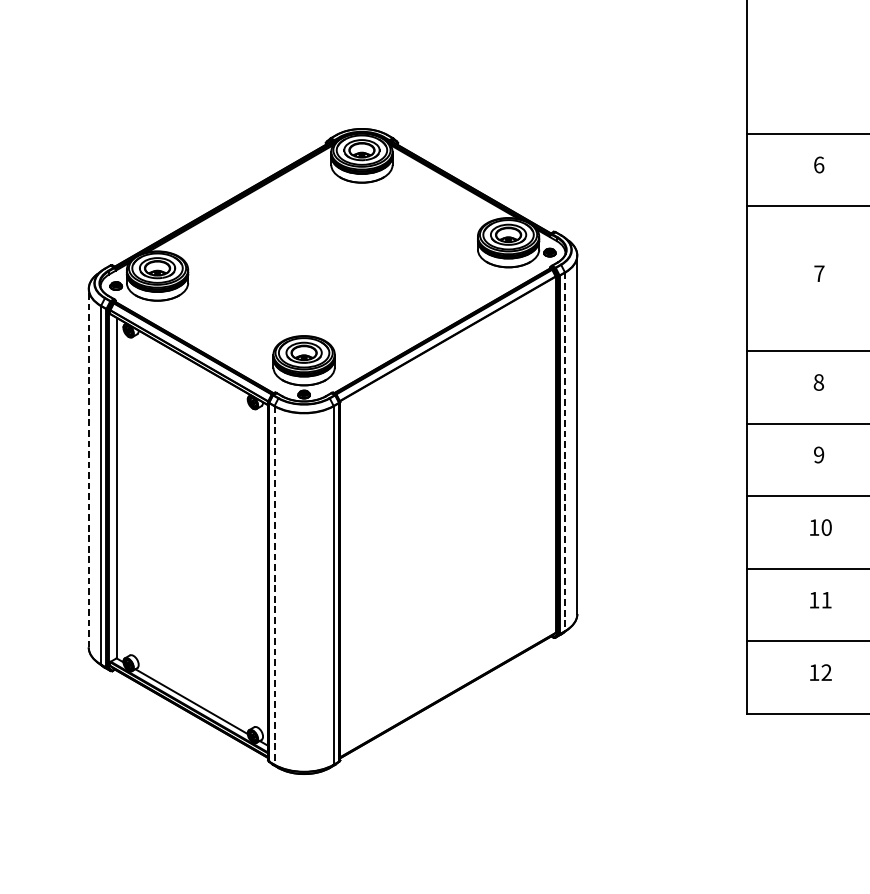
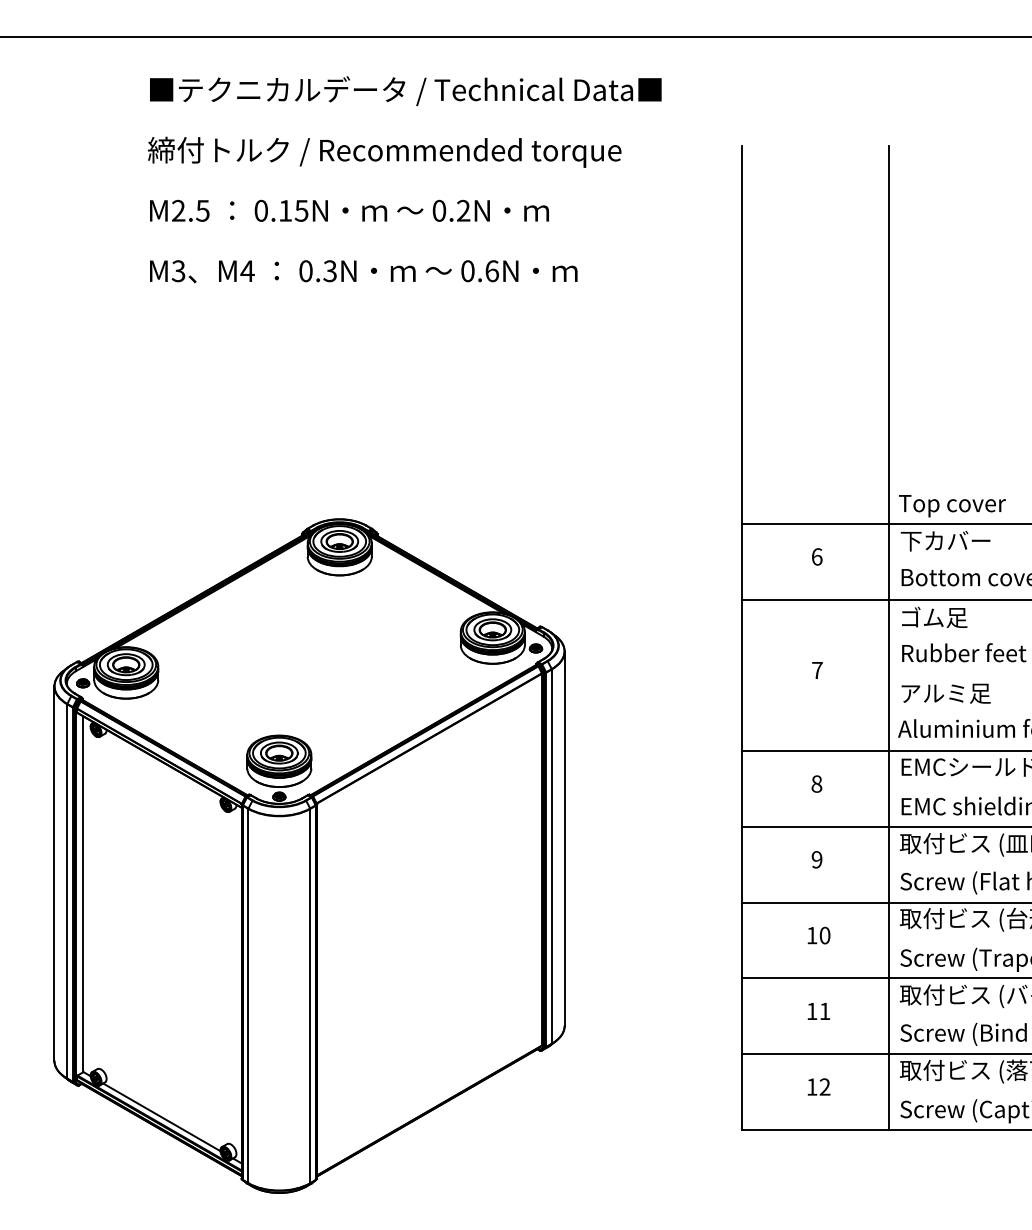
line: (564, 452) -> (551, 857), dashed -> solid
line: (88, 468) -> (54, 873), dashed -> solid
line: (274, 585) -> (248, 996), dashed -> solid

